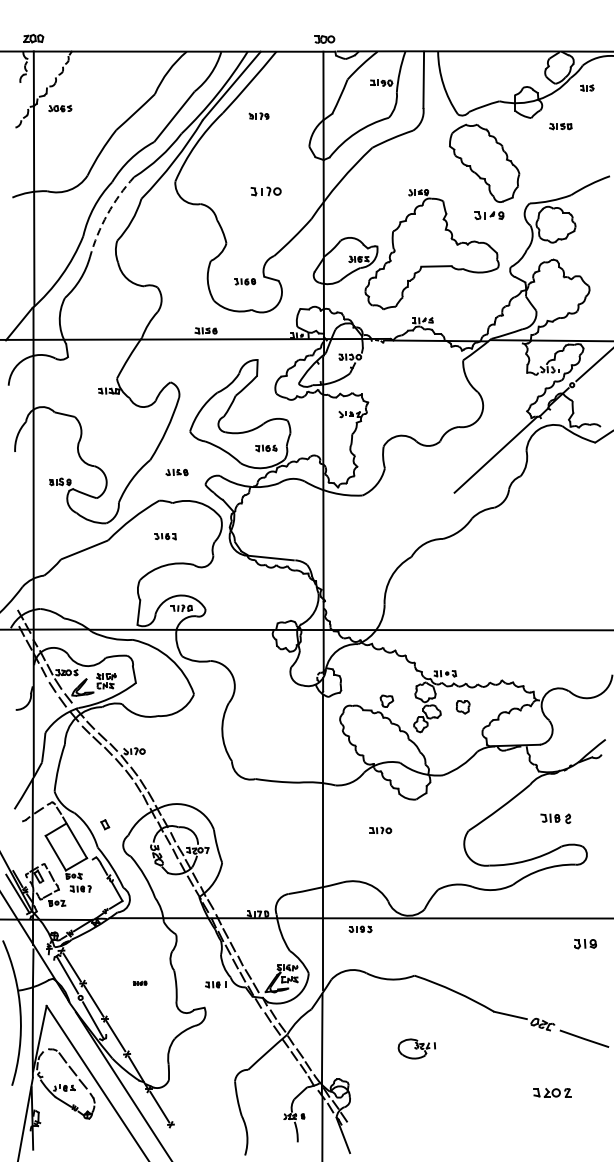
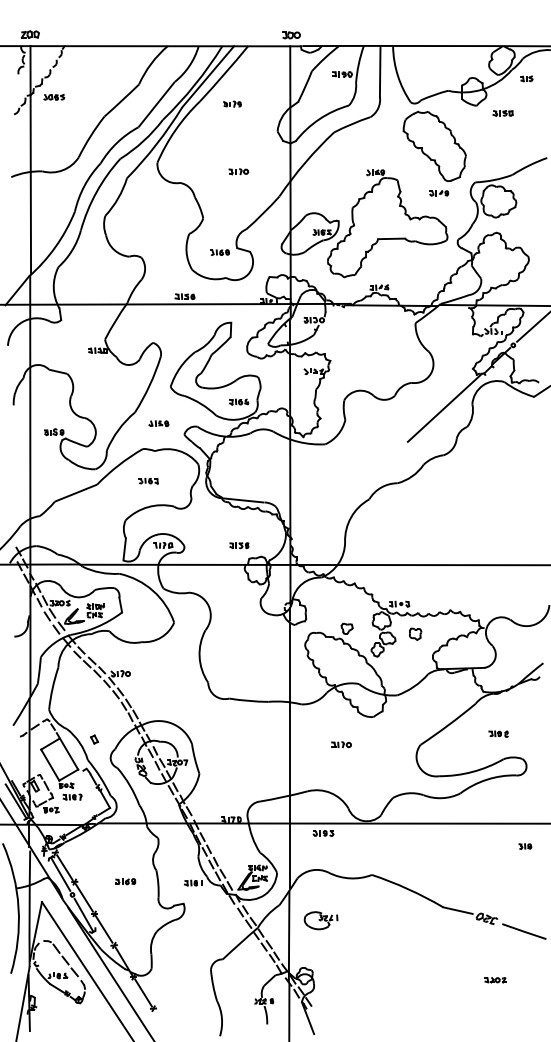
part: (265, 191) -> (238, 171), size x0.71
arc: (107, 214) -> (96, 192), dashed -> solid
part: (489, 215) -> (439, 193), size x0.71
part: (266, 608) -> (239, 545), added
part: (555, 817) -> (498, 733), size x0.71
part: (585, 943) -> (525, 846), size x0.62
part: (139, 982) -> (125, 881), size x1.67
part: (416, 1048) -> (320, 920), moved
part: (552, 1093) -> (495, 980), size x0.62

